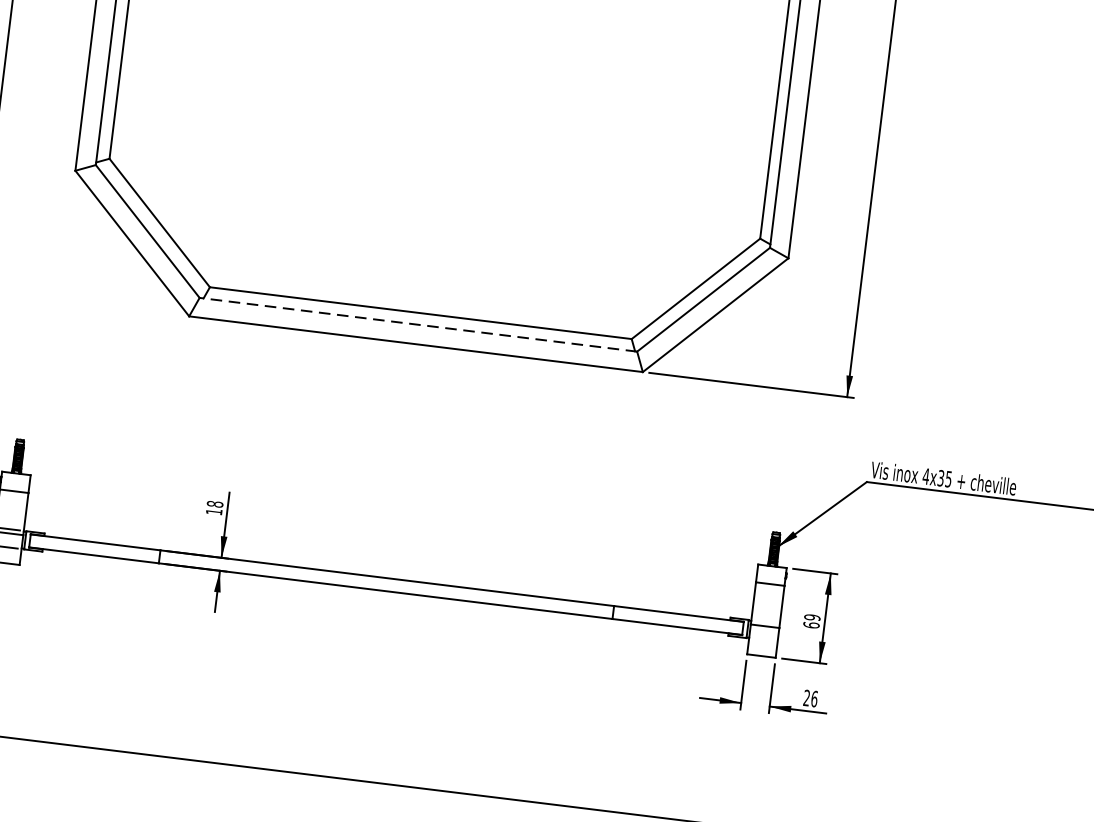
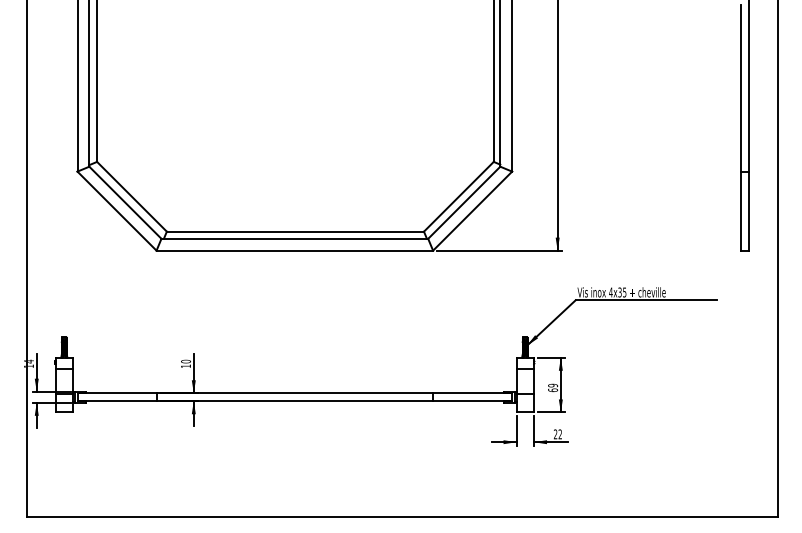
line: (417, 324) -> (294, 238), dashed -> solid
text: (214, 503) -> (185, 361), 18 -> 10
text: (814, 699) -> (560, 434), 26 -> 22

